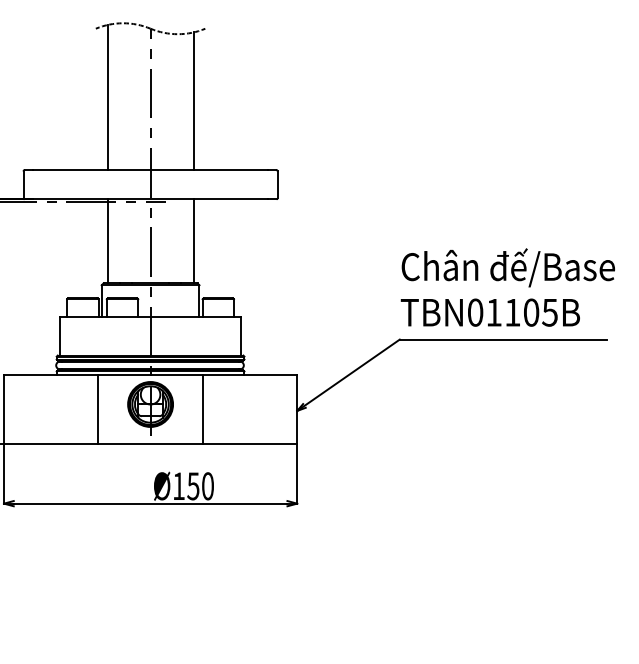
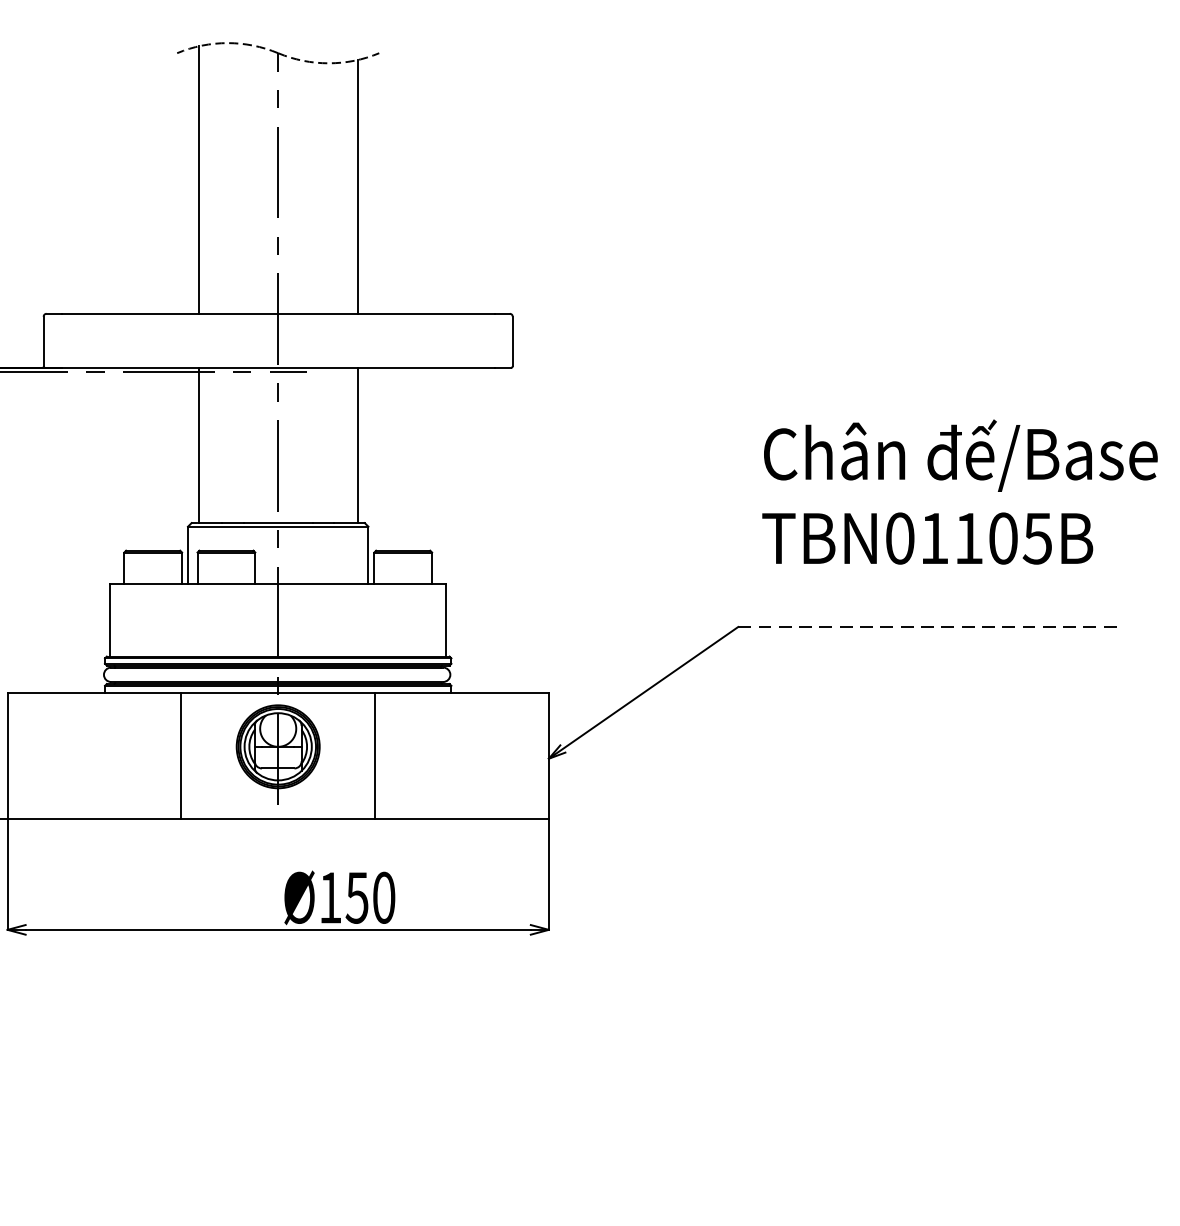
text: (507, 287) -> (959, 492), moved
line: (503, 339) -> (929, 626), solid -> dashed

